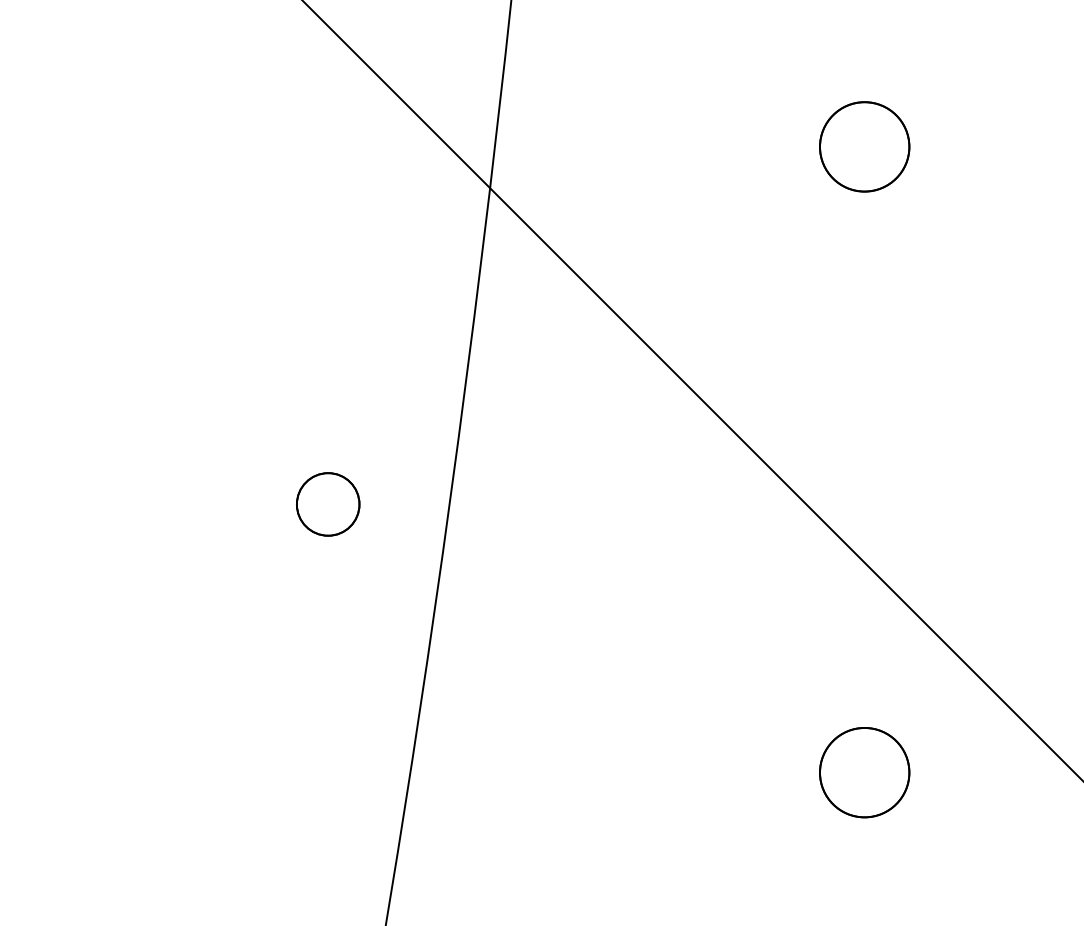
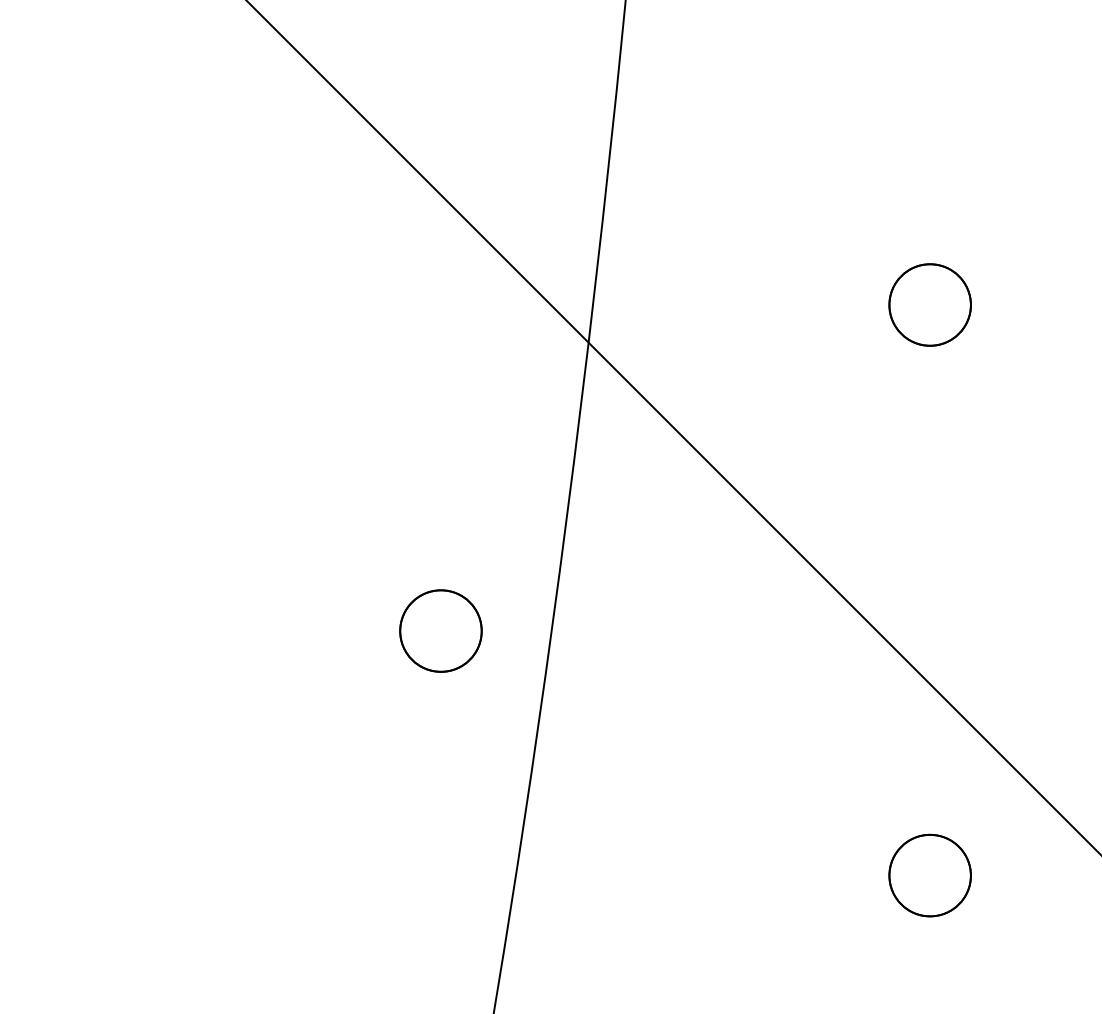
part: (327, 503) -> (440, 630), size x1.43

